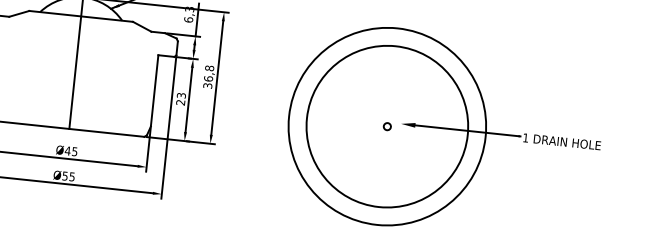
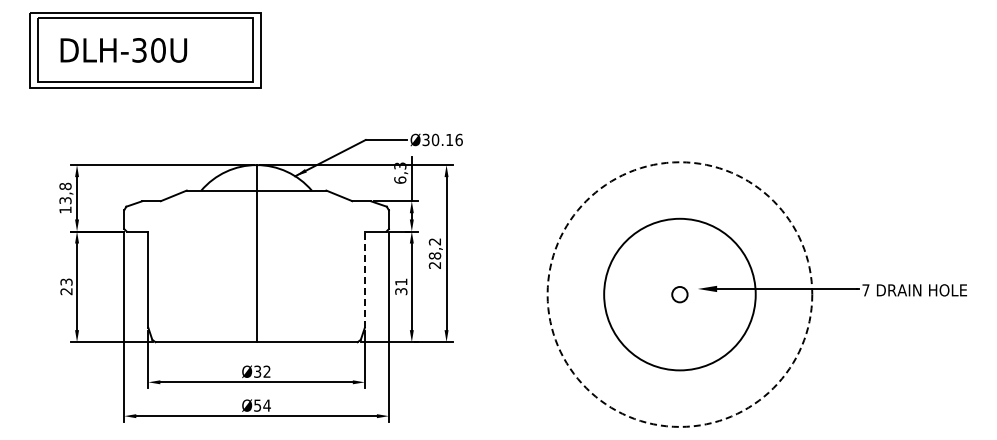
text: (208, 77) -> (434, 253), 36,8 -> 28,2
line: (154, 90) -> (364, 279), solid -> dashed
text: (181, 98) -> (401, 286), 23 -> 31
circle: (387, 126) -> (679, 294), size x0.7
circle: (387, 126) -> (679, 294), size x1.6
circle: (387, 126) -> (679, 294), solid -> dashed
text: (525, 138) -> (865, 290), 1 -> 7
text: (70, 151) -> (261, 371), Ø45 -> Ø32
text: (71, 176) -> (266, 405), Ø55 -> Ø54

